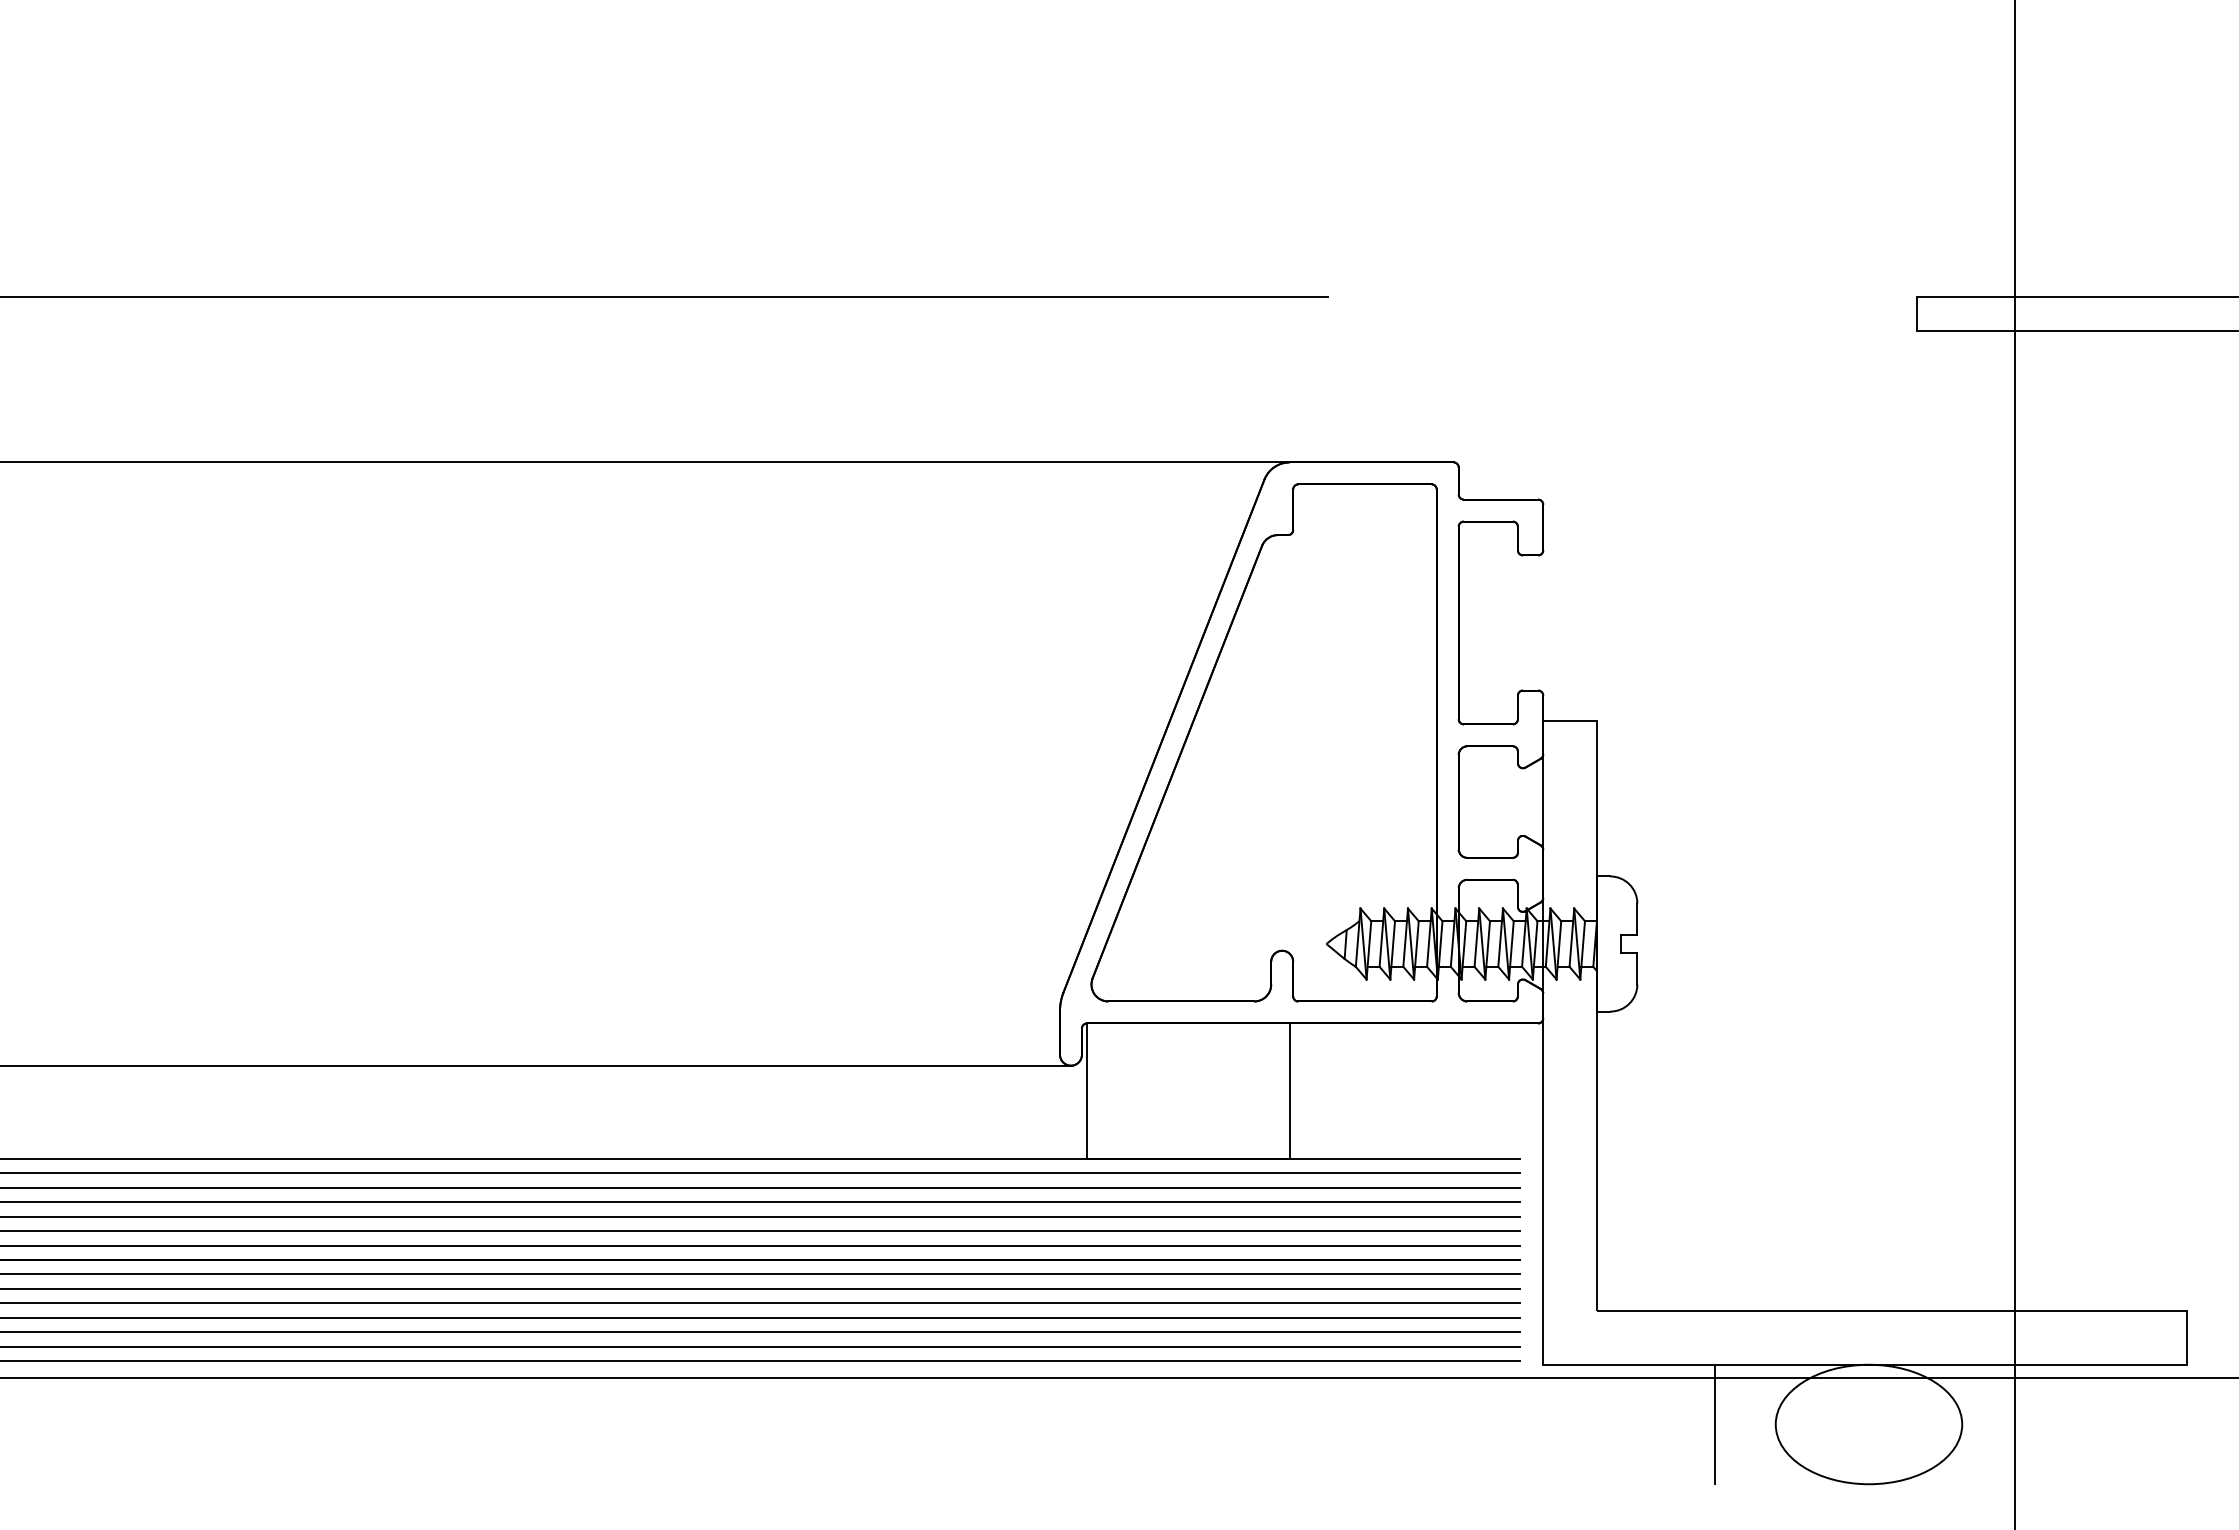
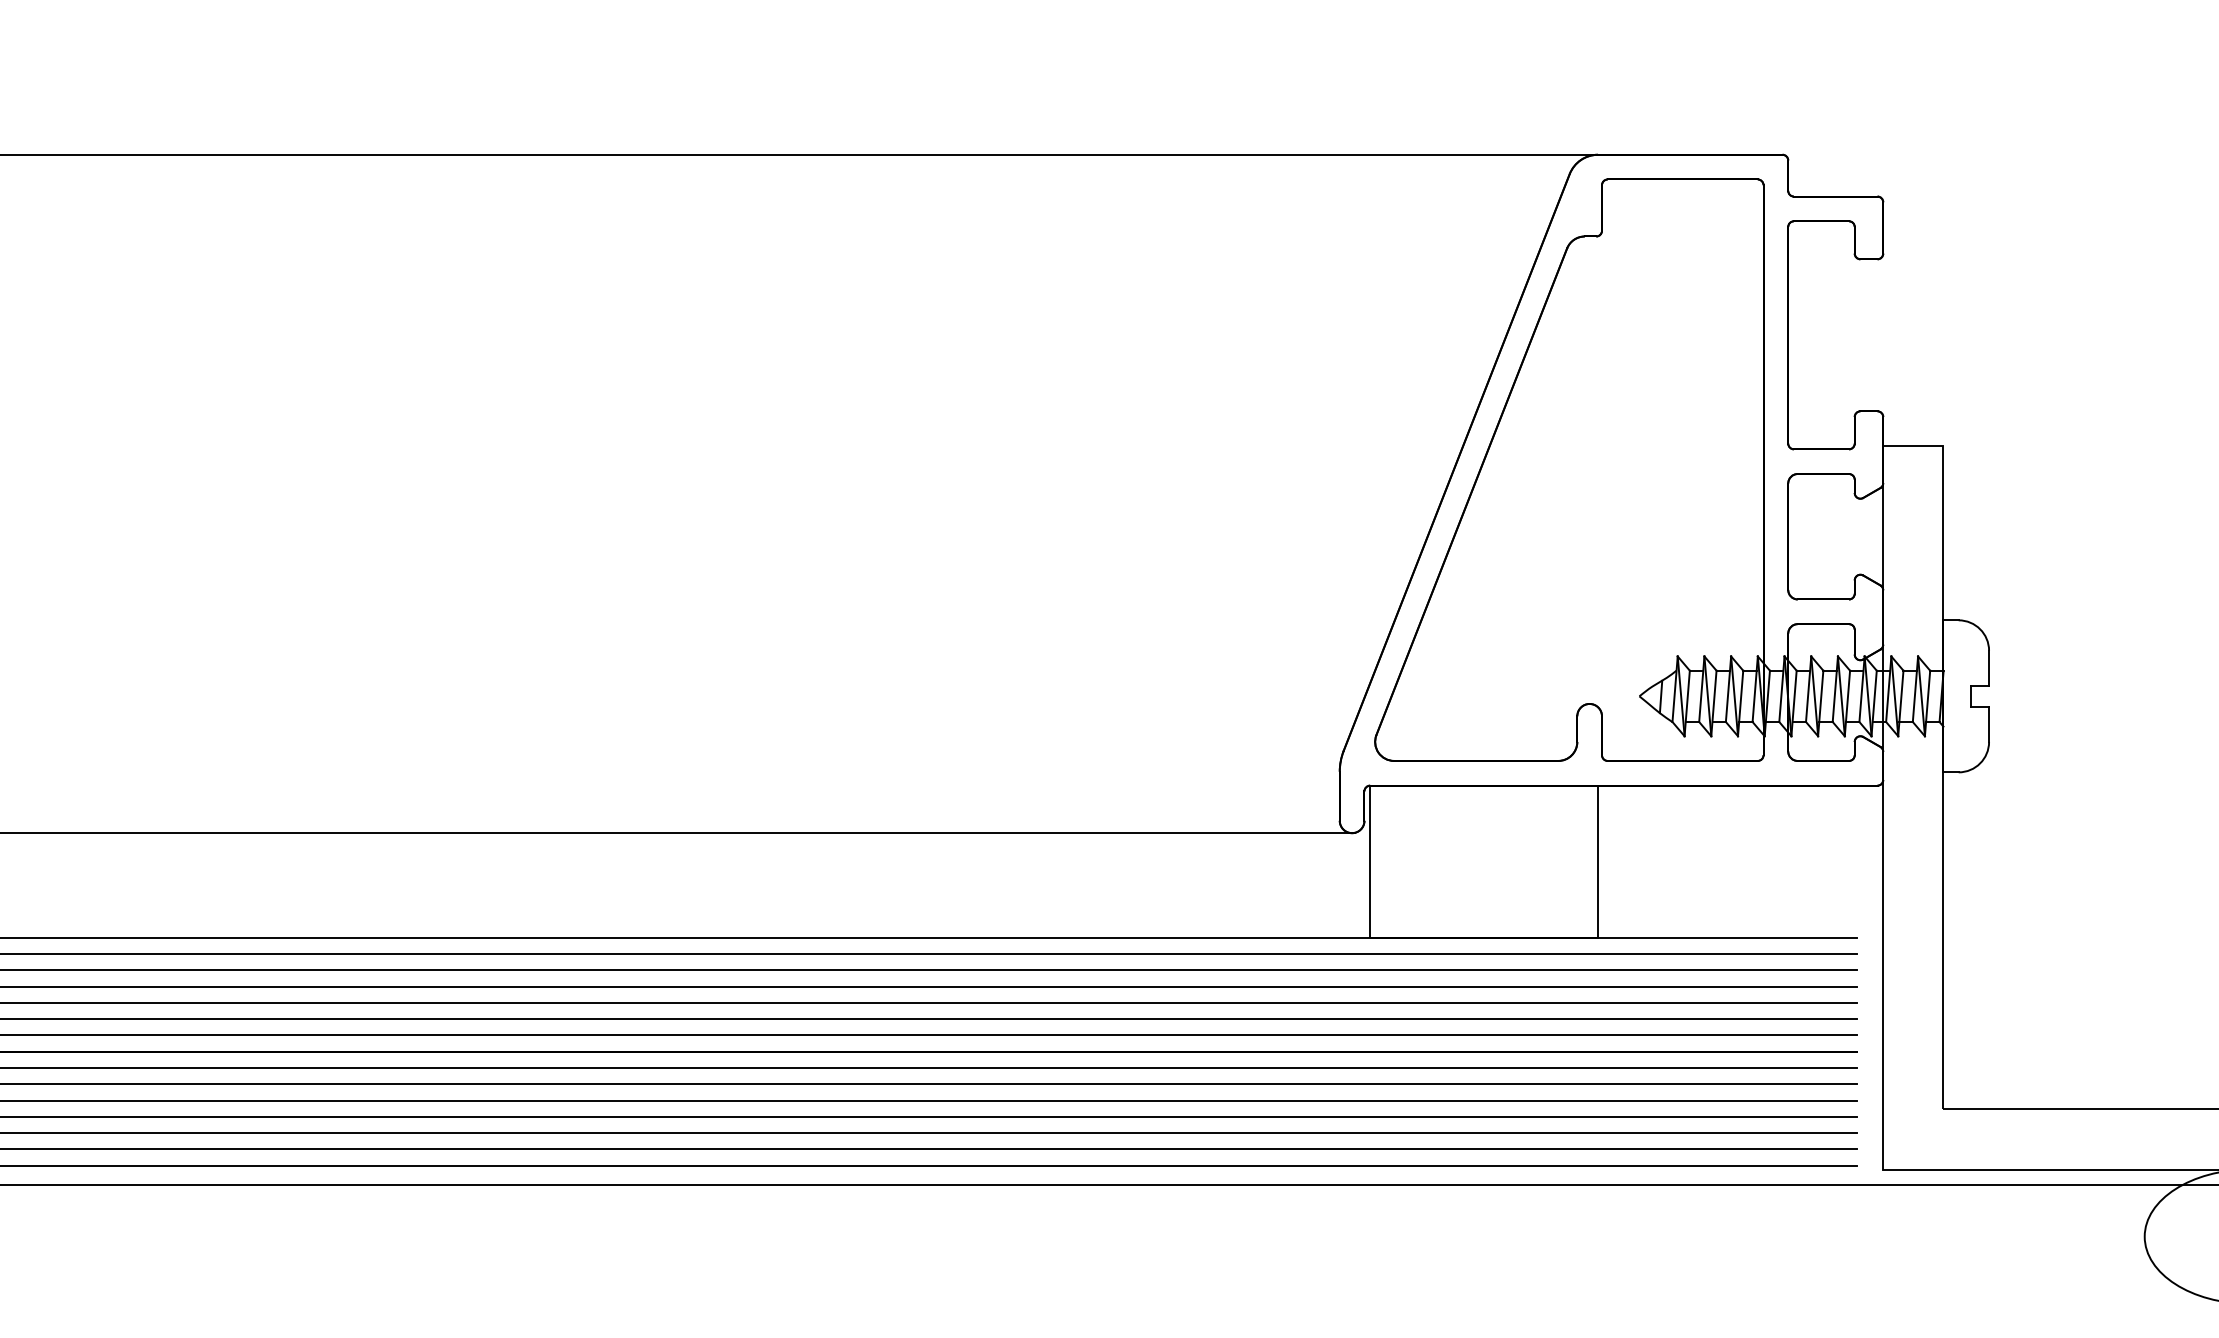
line: (1715, 1424) -> (2076, 1236), removed

